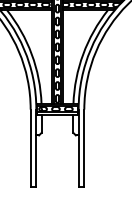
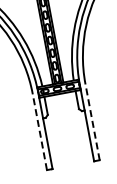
line: (30, 148) -> (39, 132), solid -> dashed
line: (84, 148) -> (92, 122), solid -> dashed

